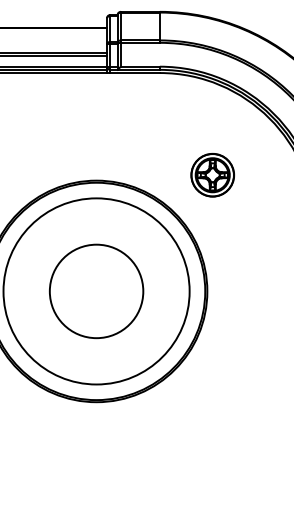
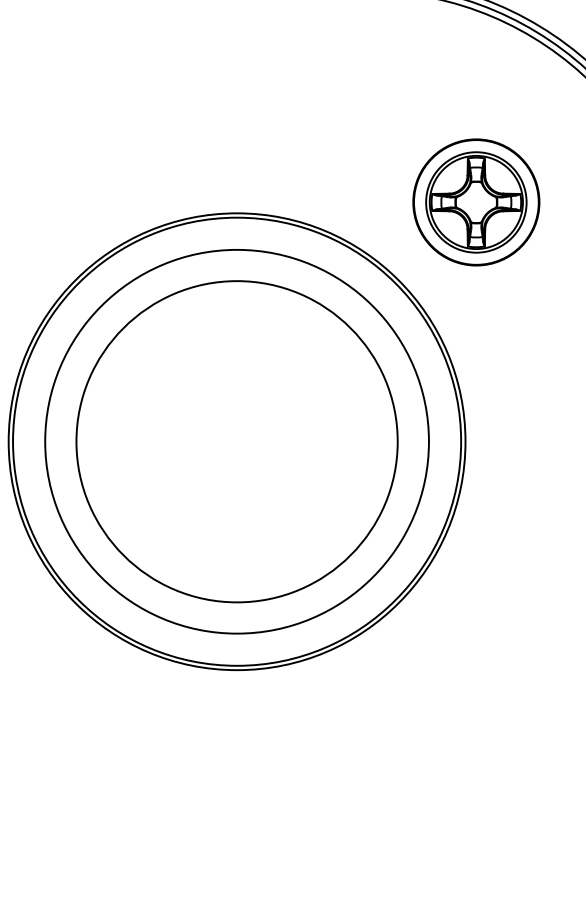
part: (212, 174) -> (476, 200), size x1.43
circle: (96, 291) -> (236, 441), size x1.67

